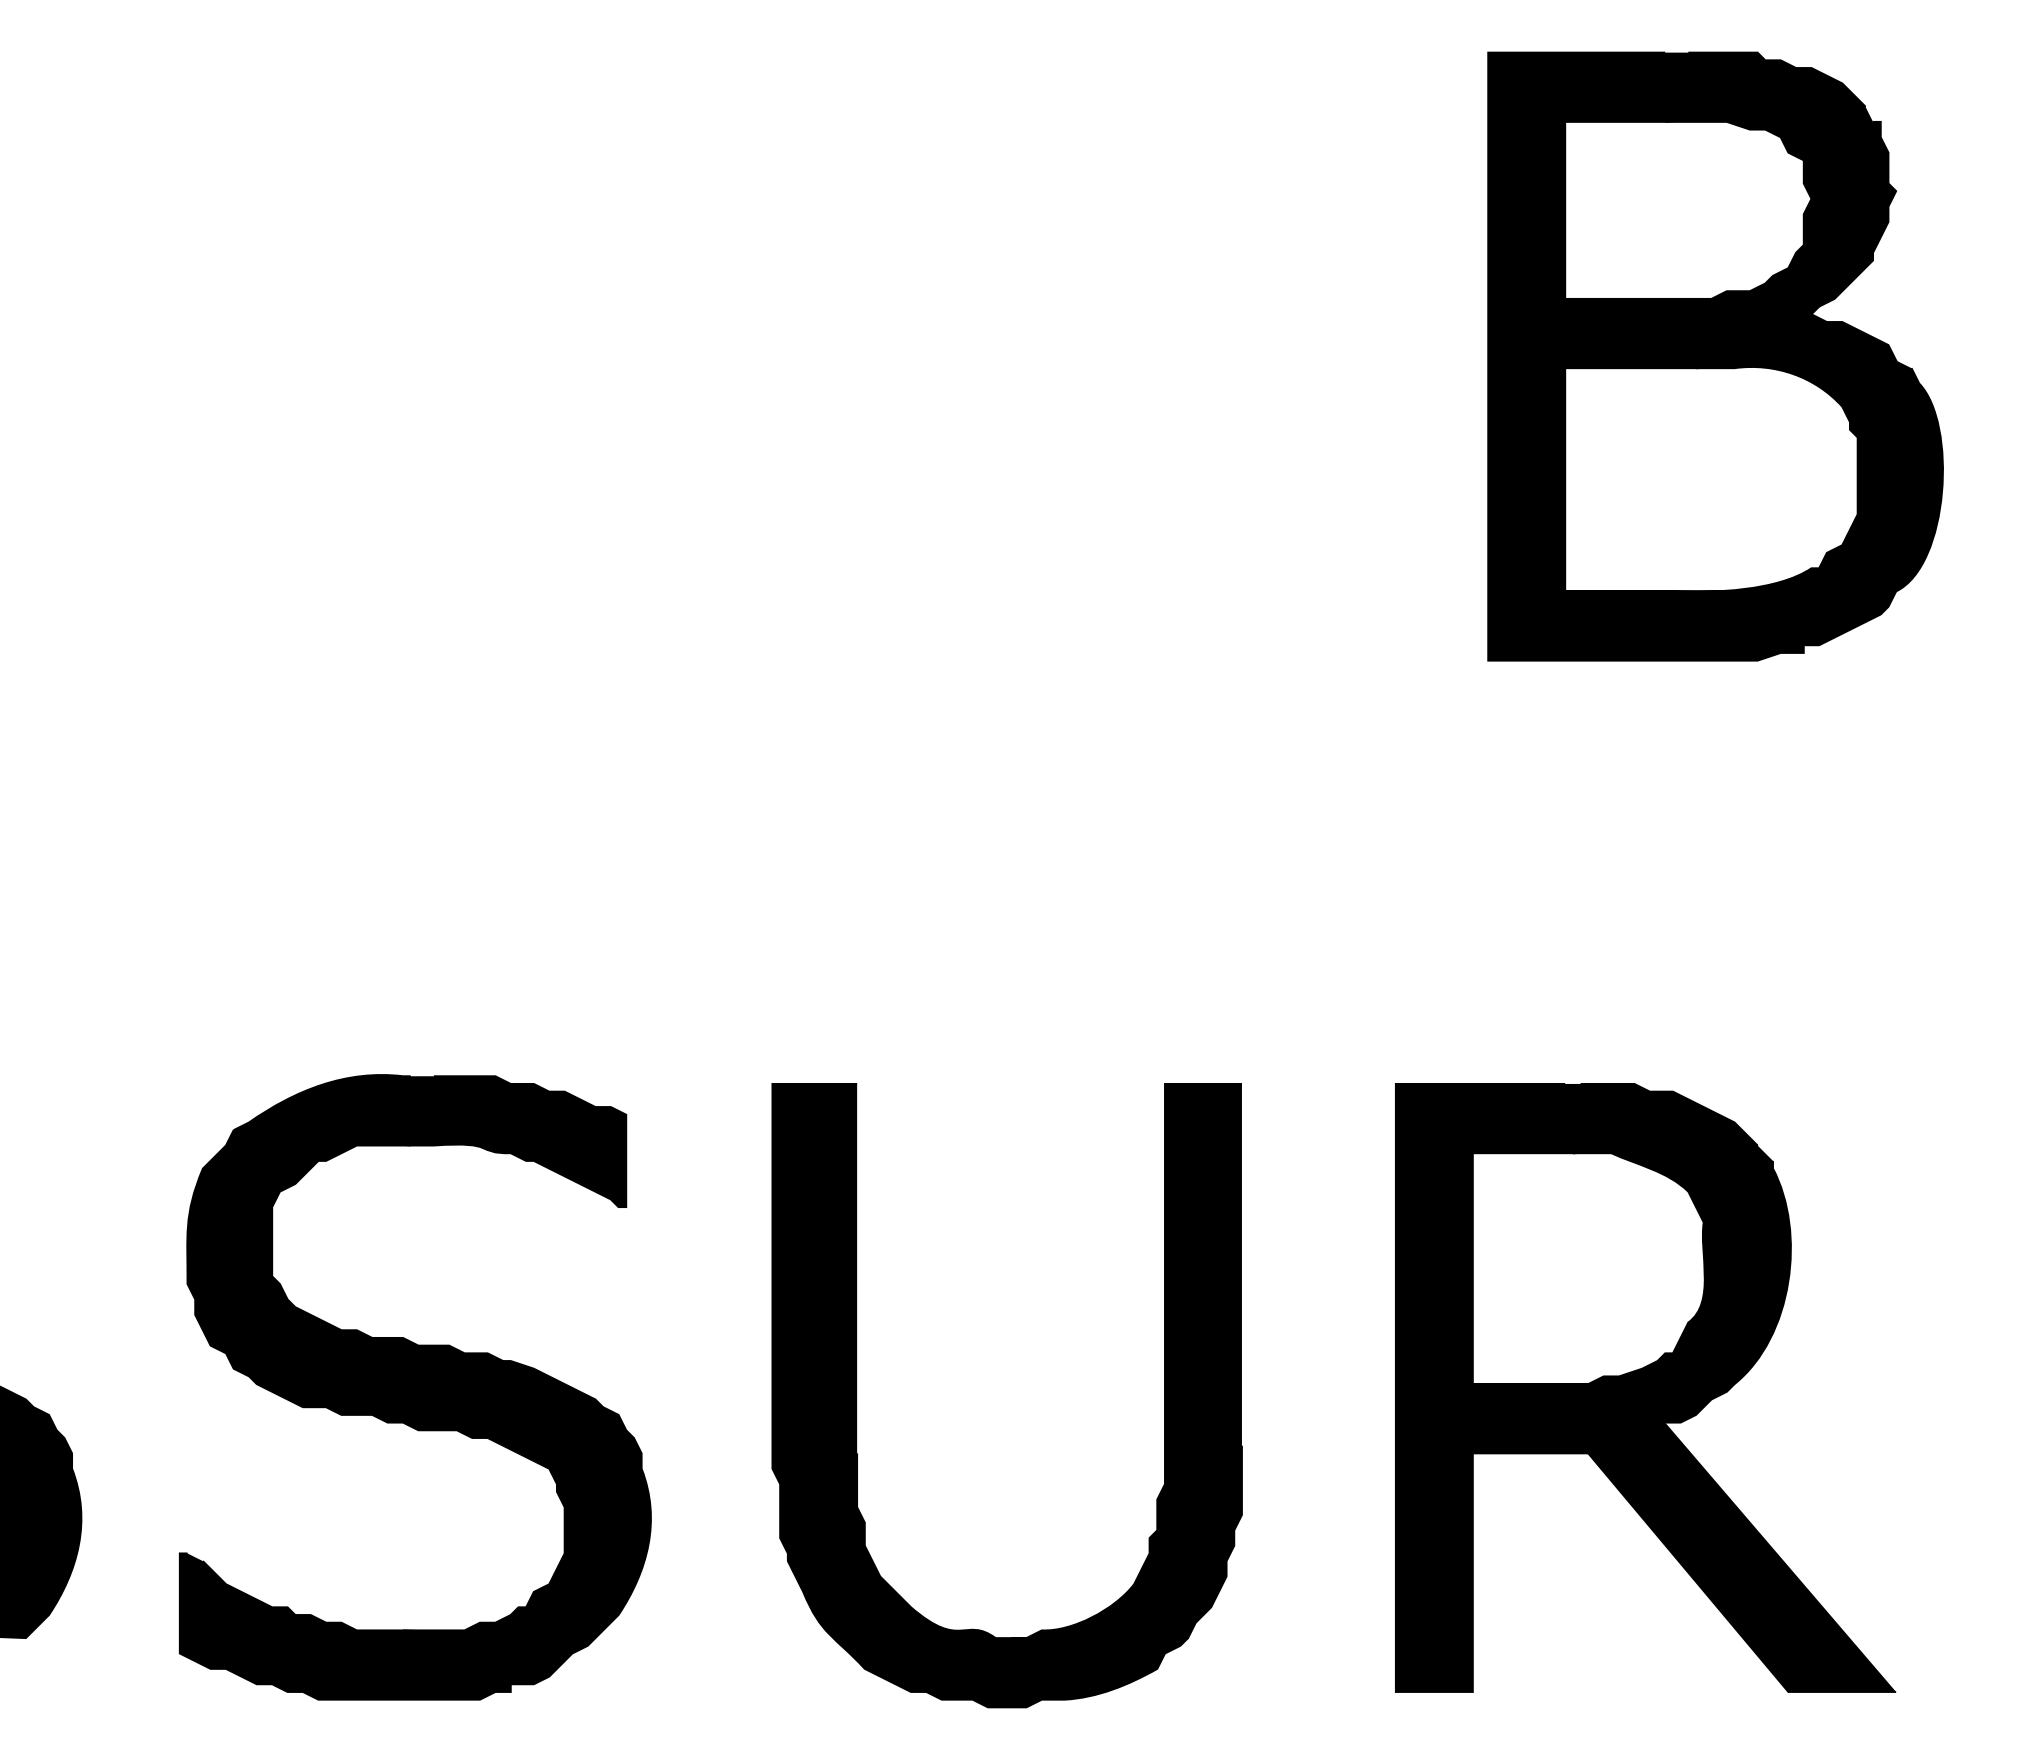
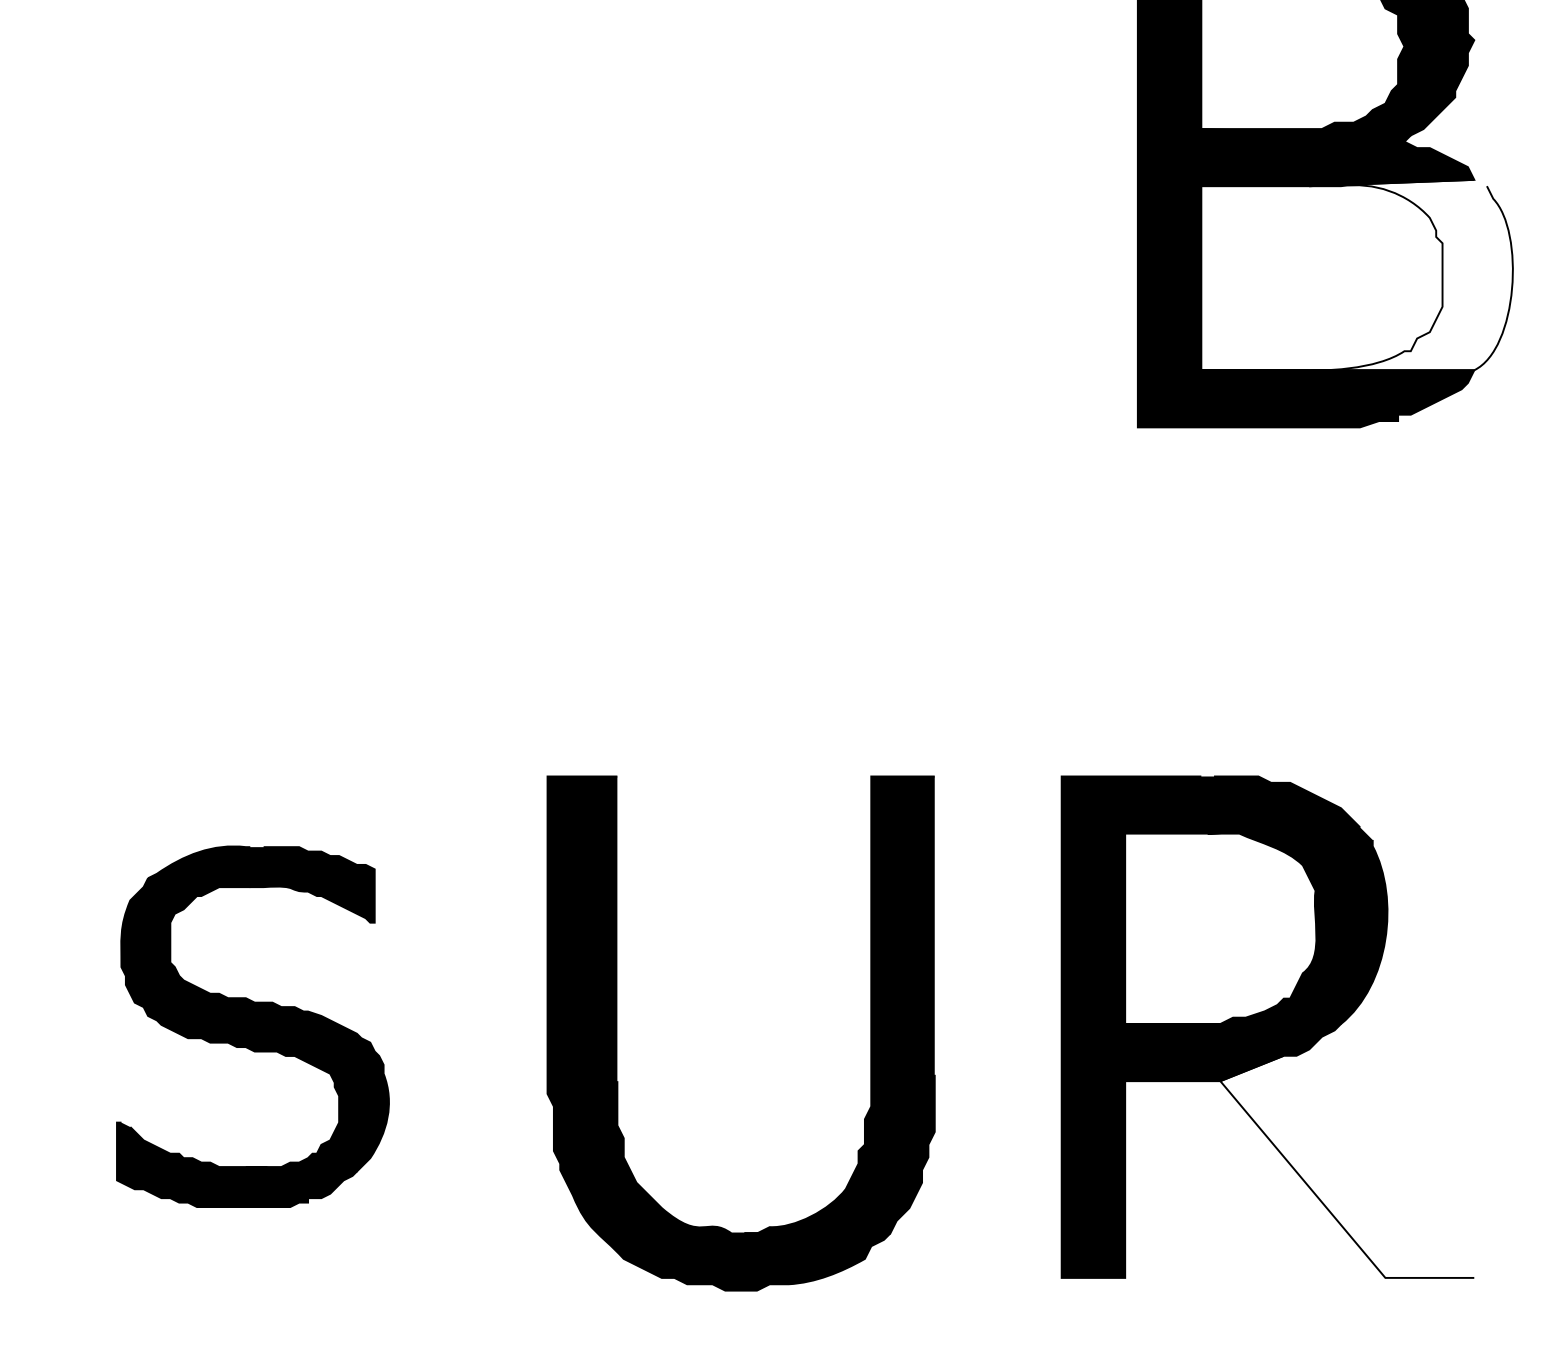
fill: (1753, 475) -> (1356, 274), removed
part: (414, 1387) -> (252, 1026), size x0.7
fill: (1742, 1556) -> (1347, 1166), removed

